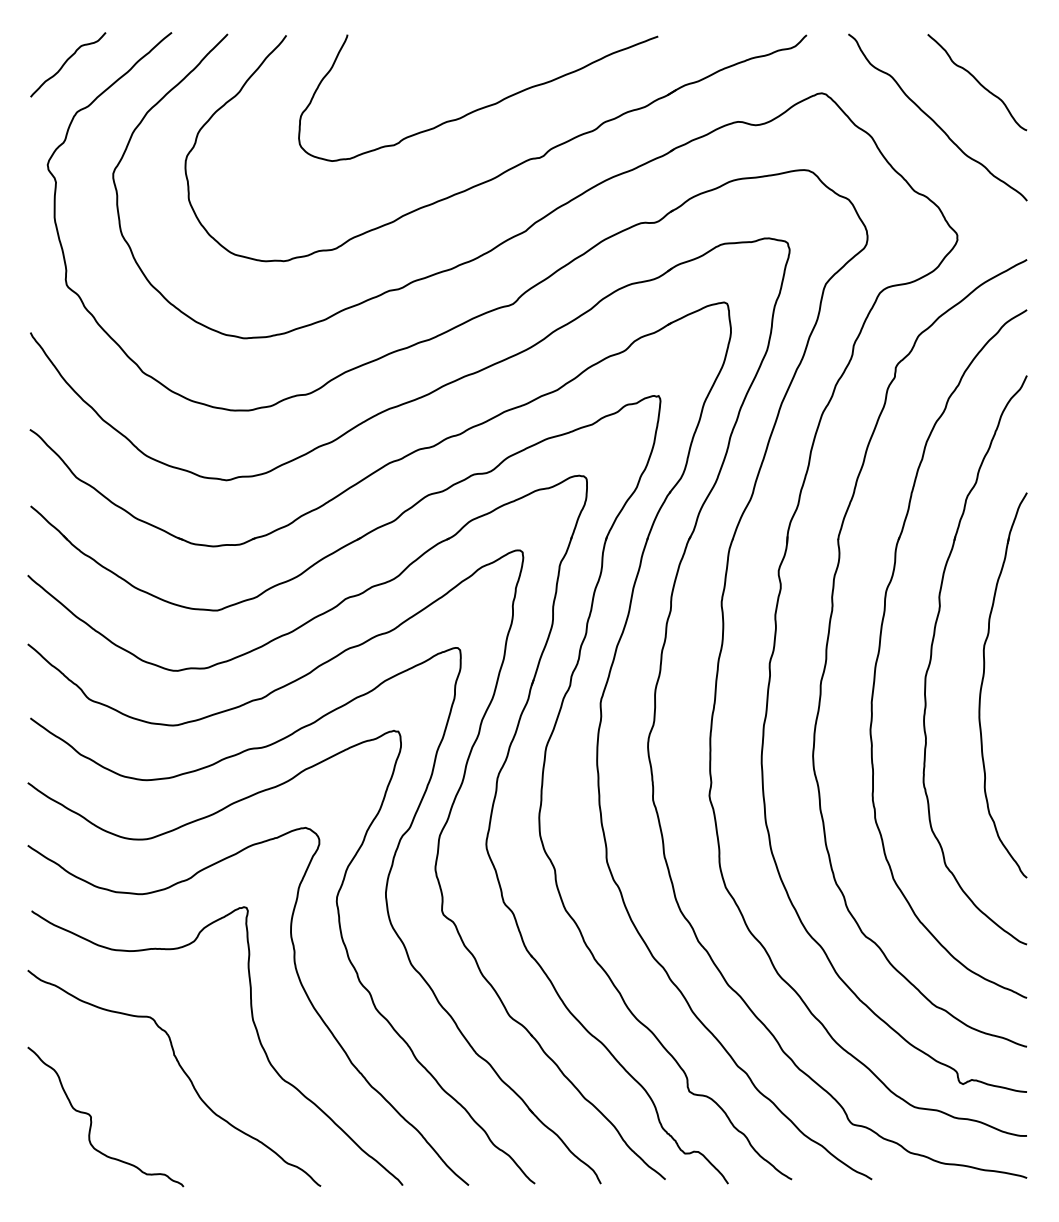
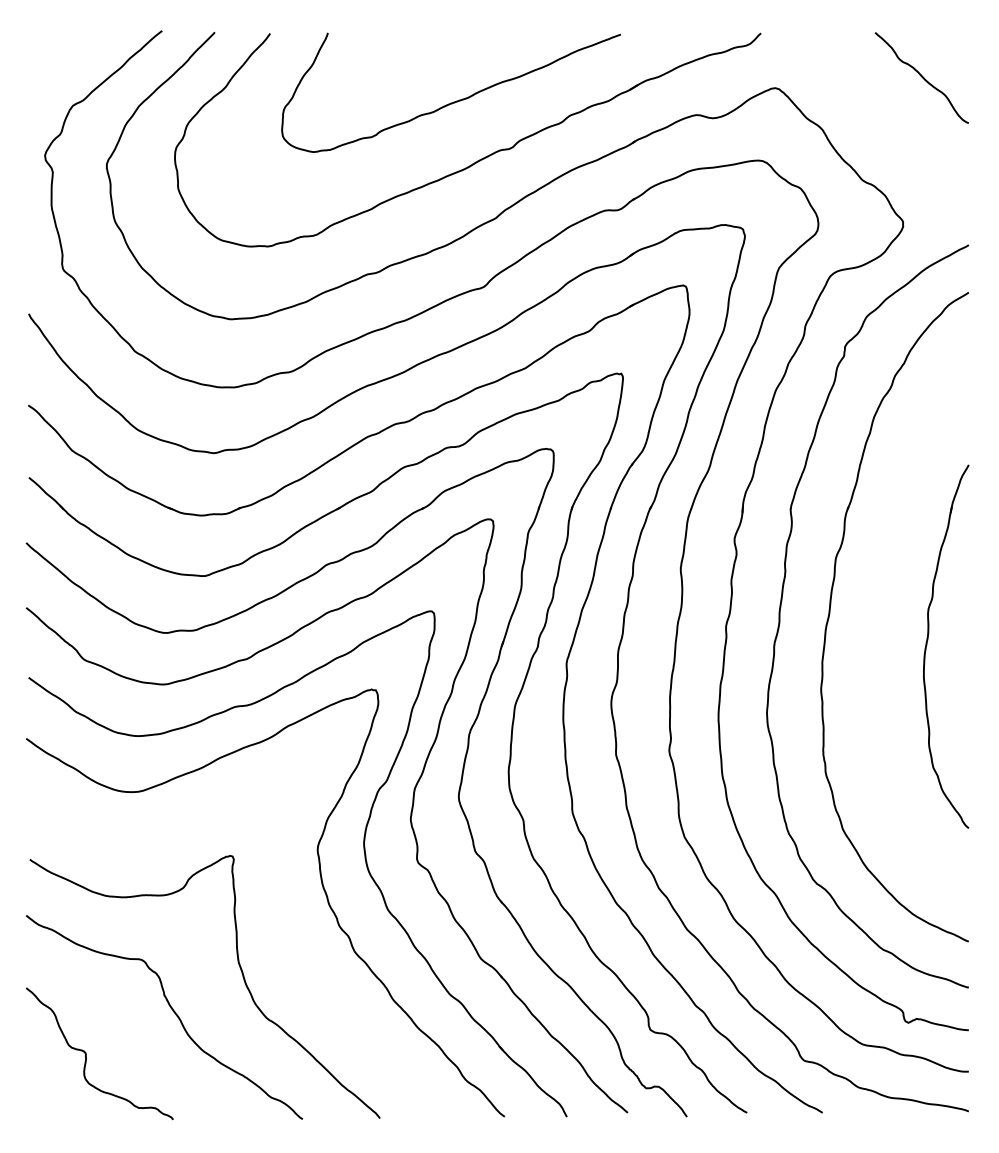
curve: (66, 62) -> (62, 59), removed
curve: (934, 120) -> (881, 113), removed
part: (932, 654) -> (879, 617), removed
curve: (299, 982) -> (282, 926), removed

